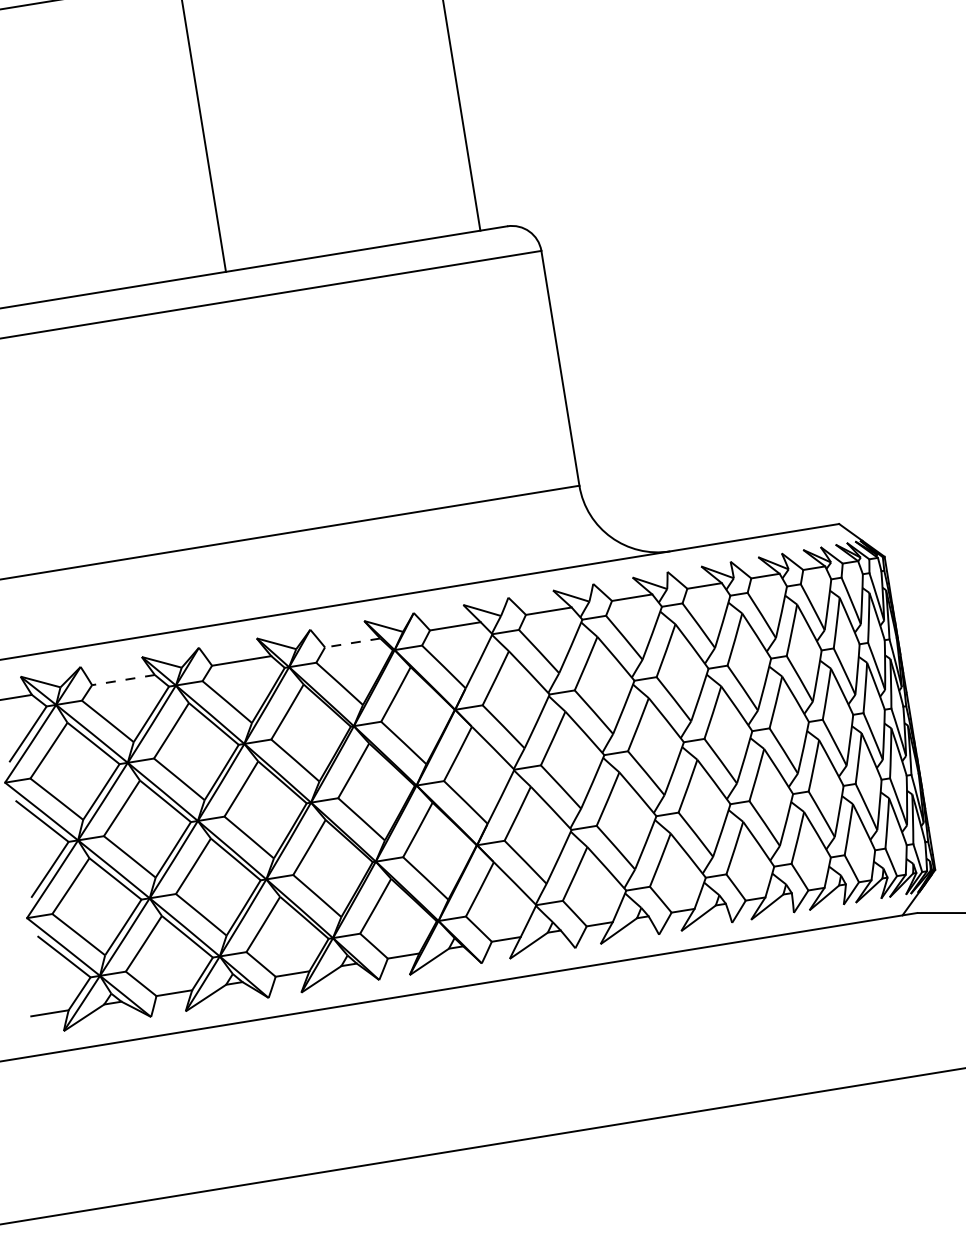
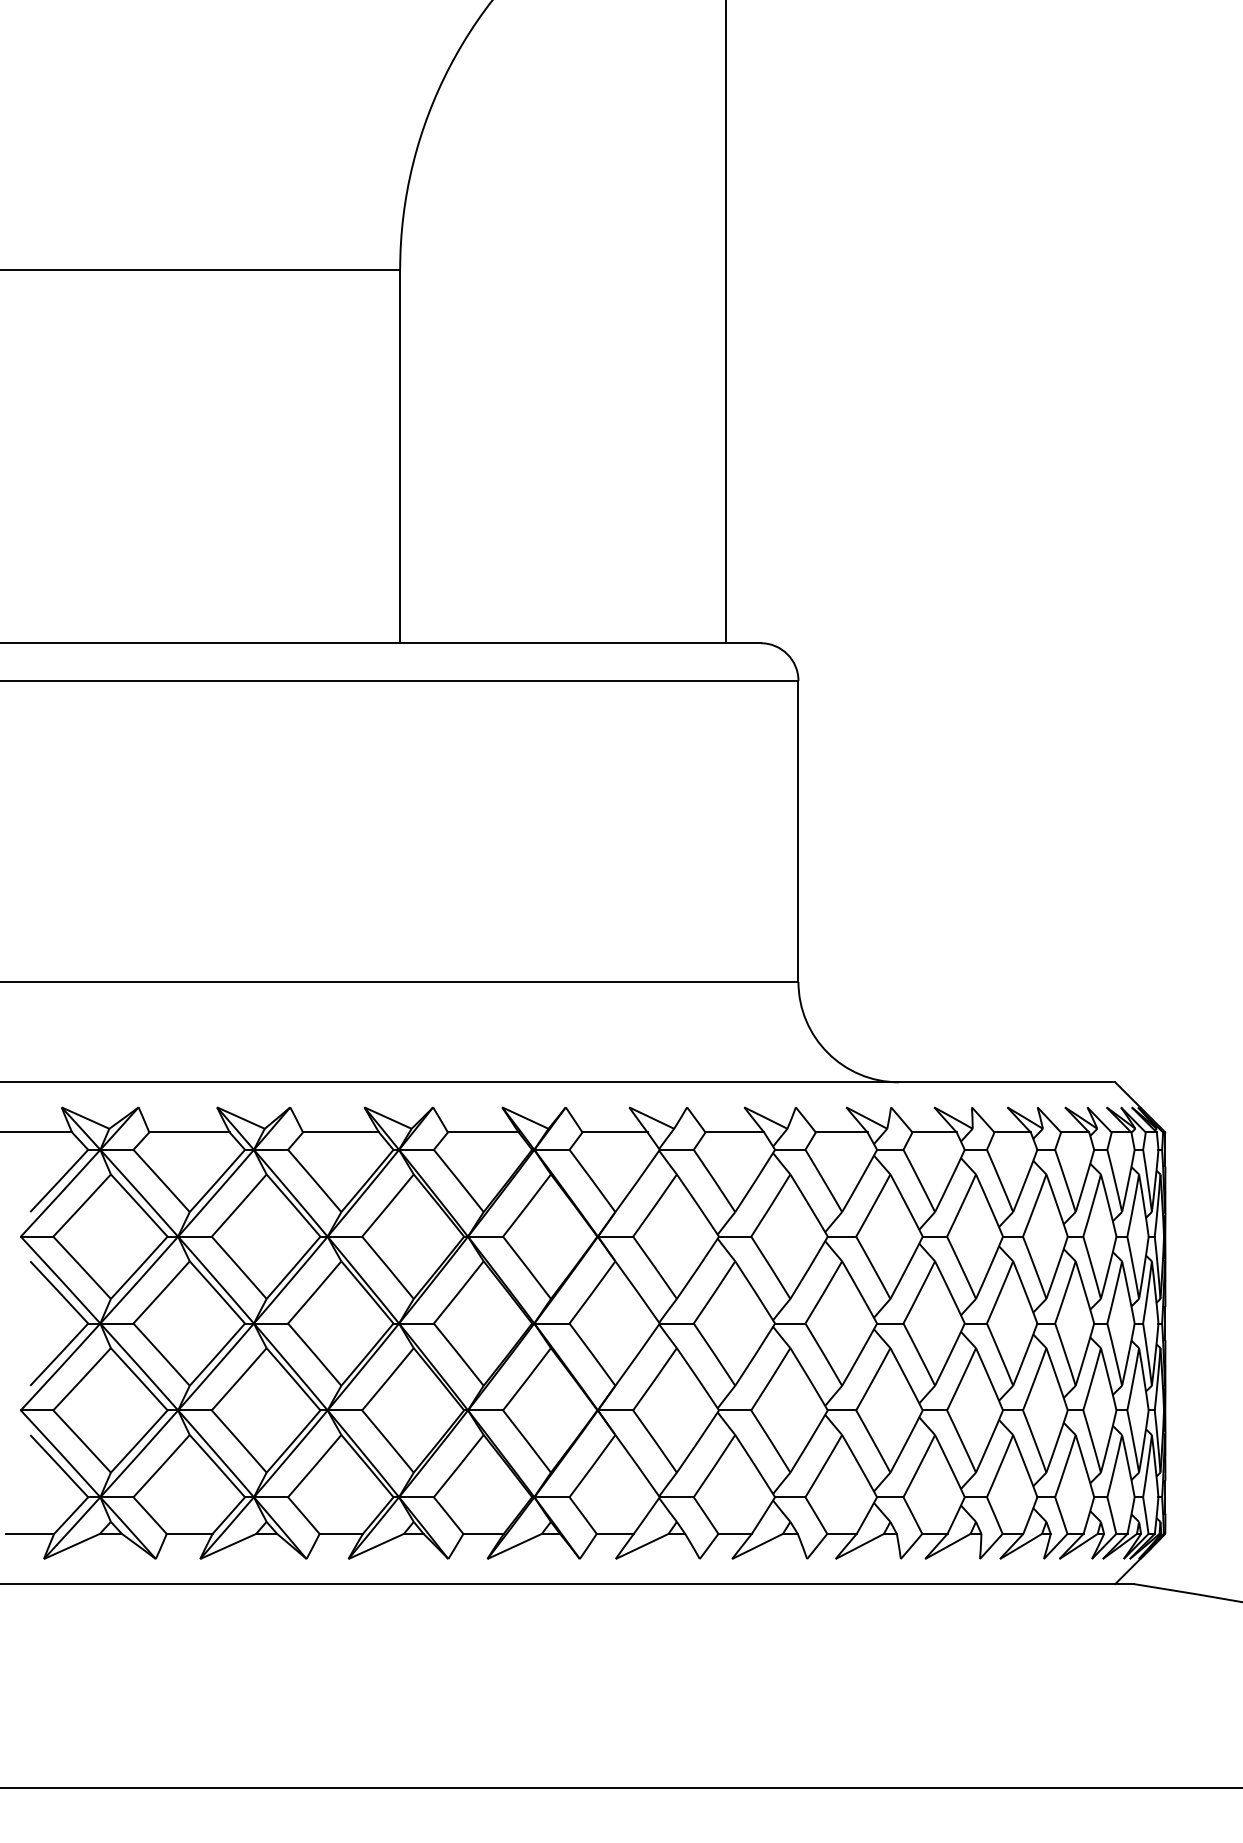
line: (352, 643) -> (482, 1132), dashed -> solid
line: (123, 680) -> (189, 1132), dashed -> solid

